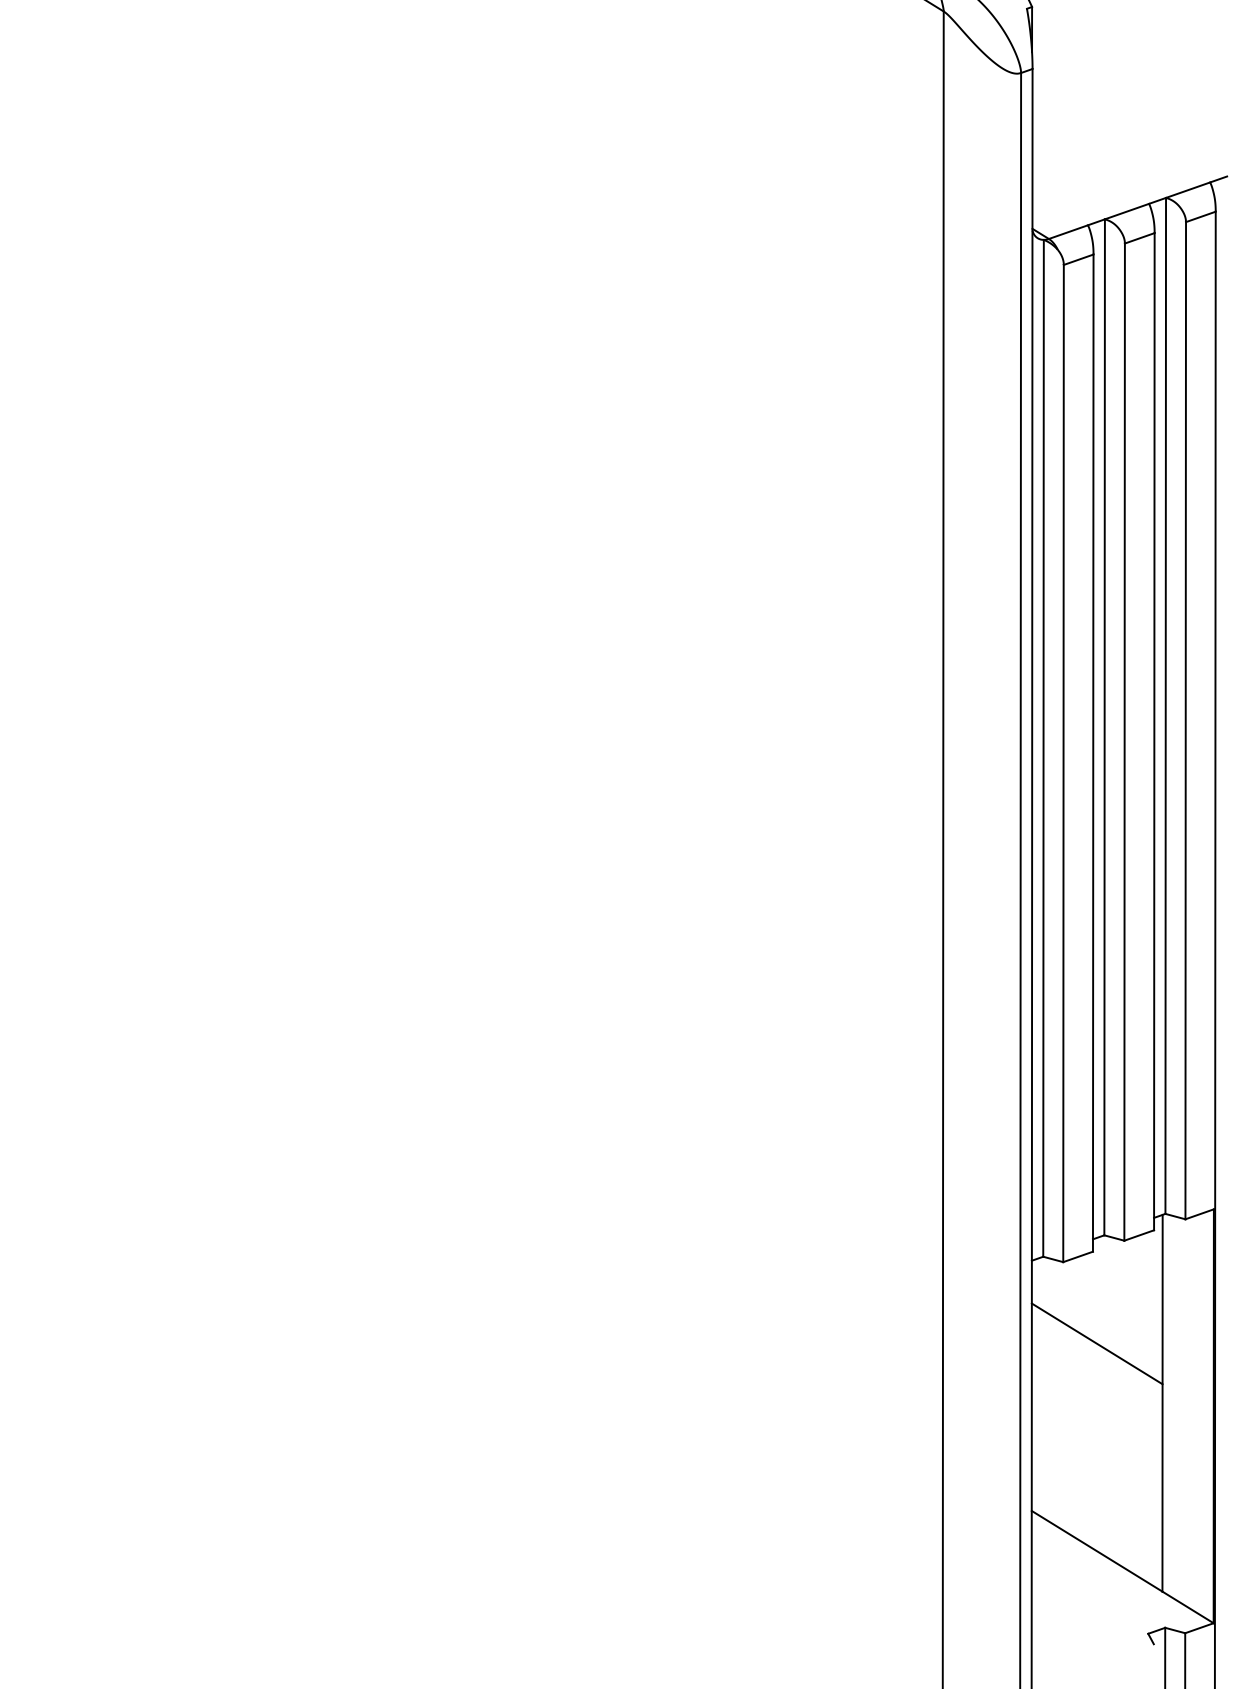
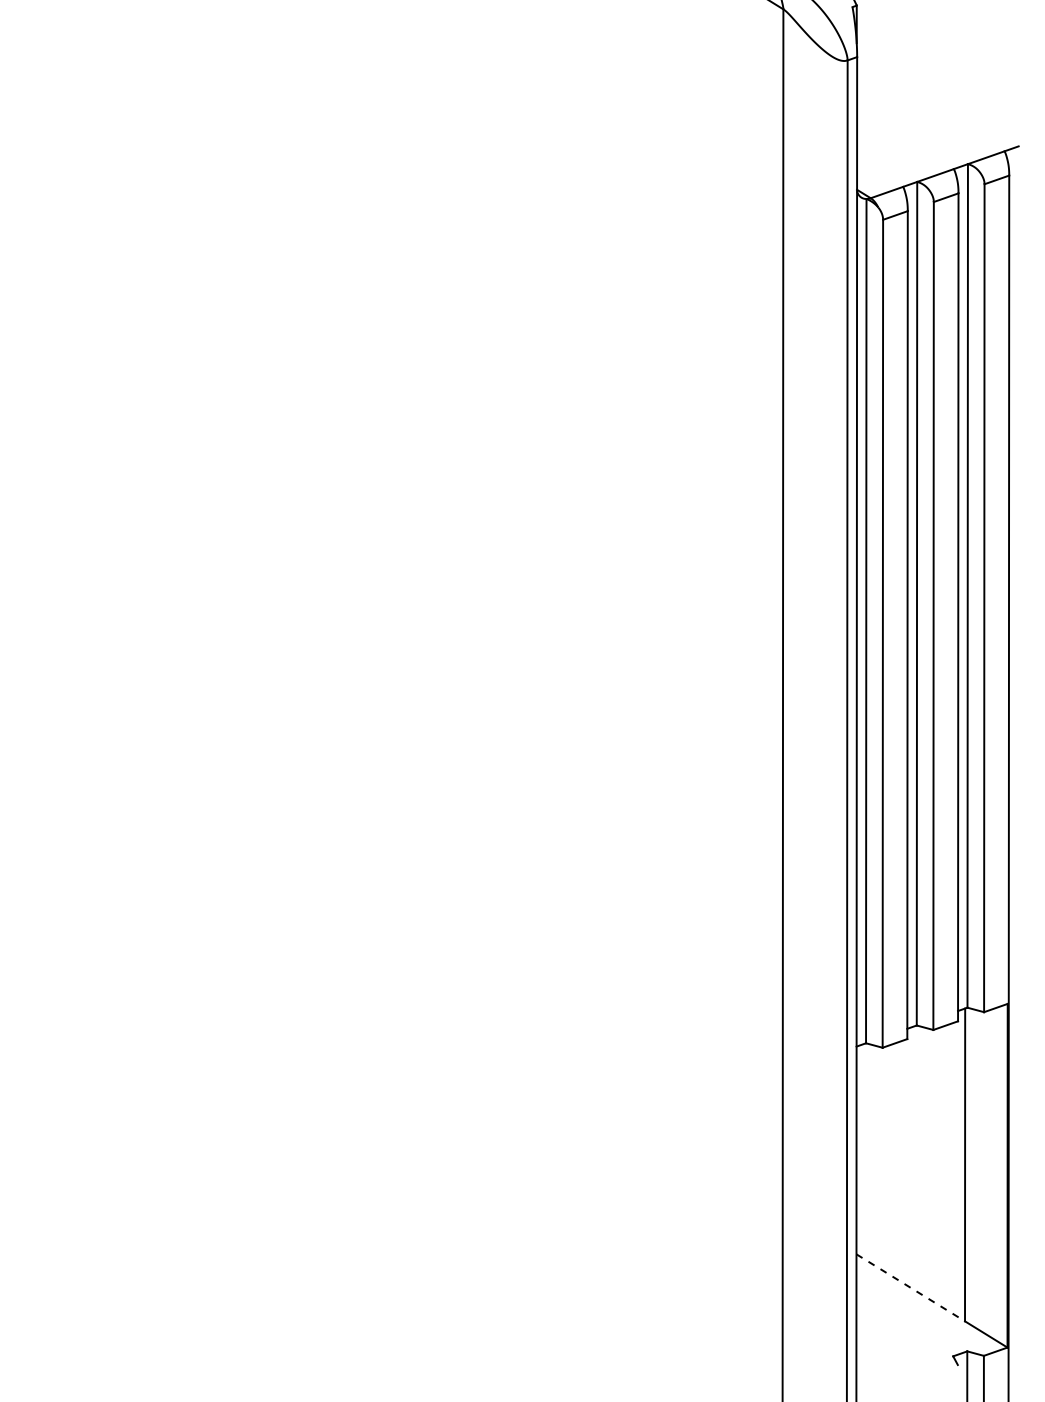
line: (1096, 1343) -> (910, 1115), removed
line: (1096, 1550) -> (910, 1287), solid -> dashed

